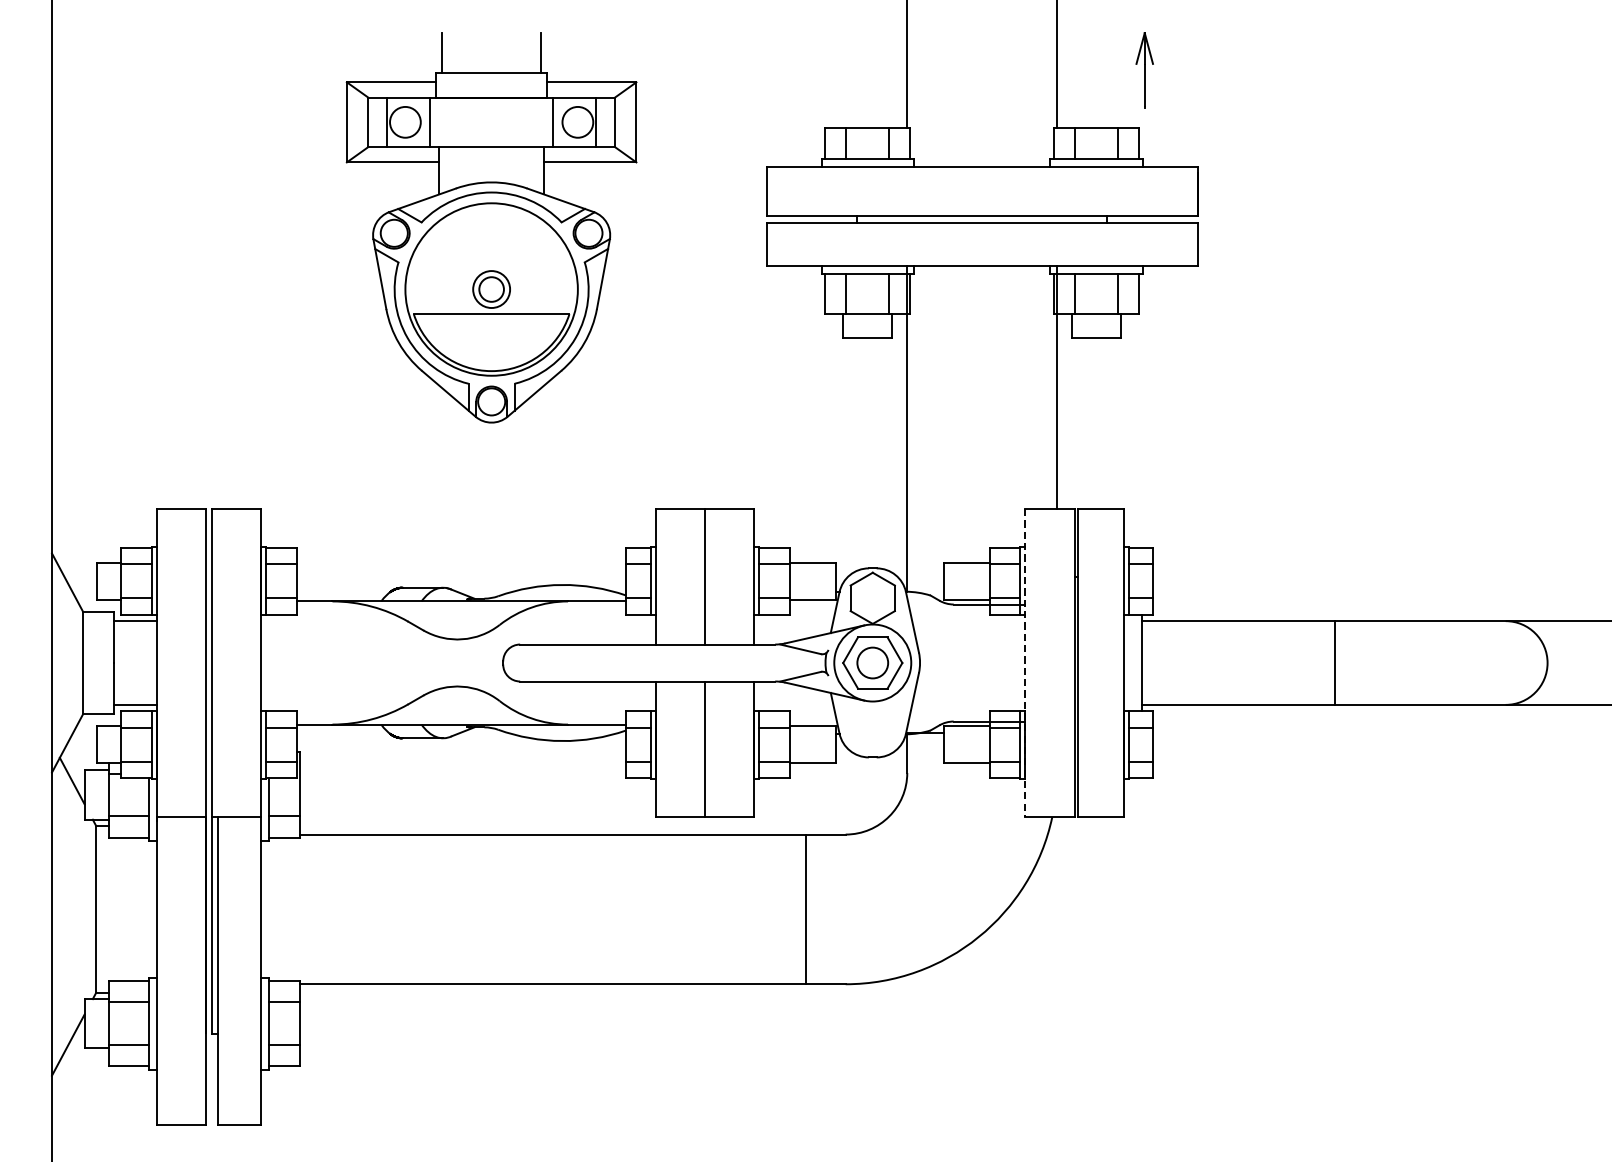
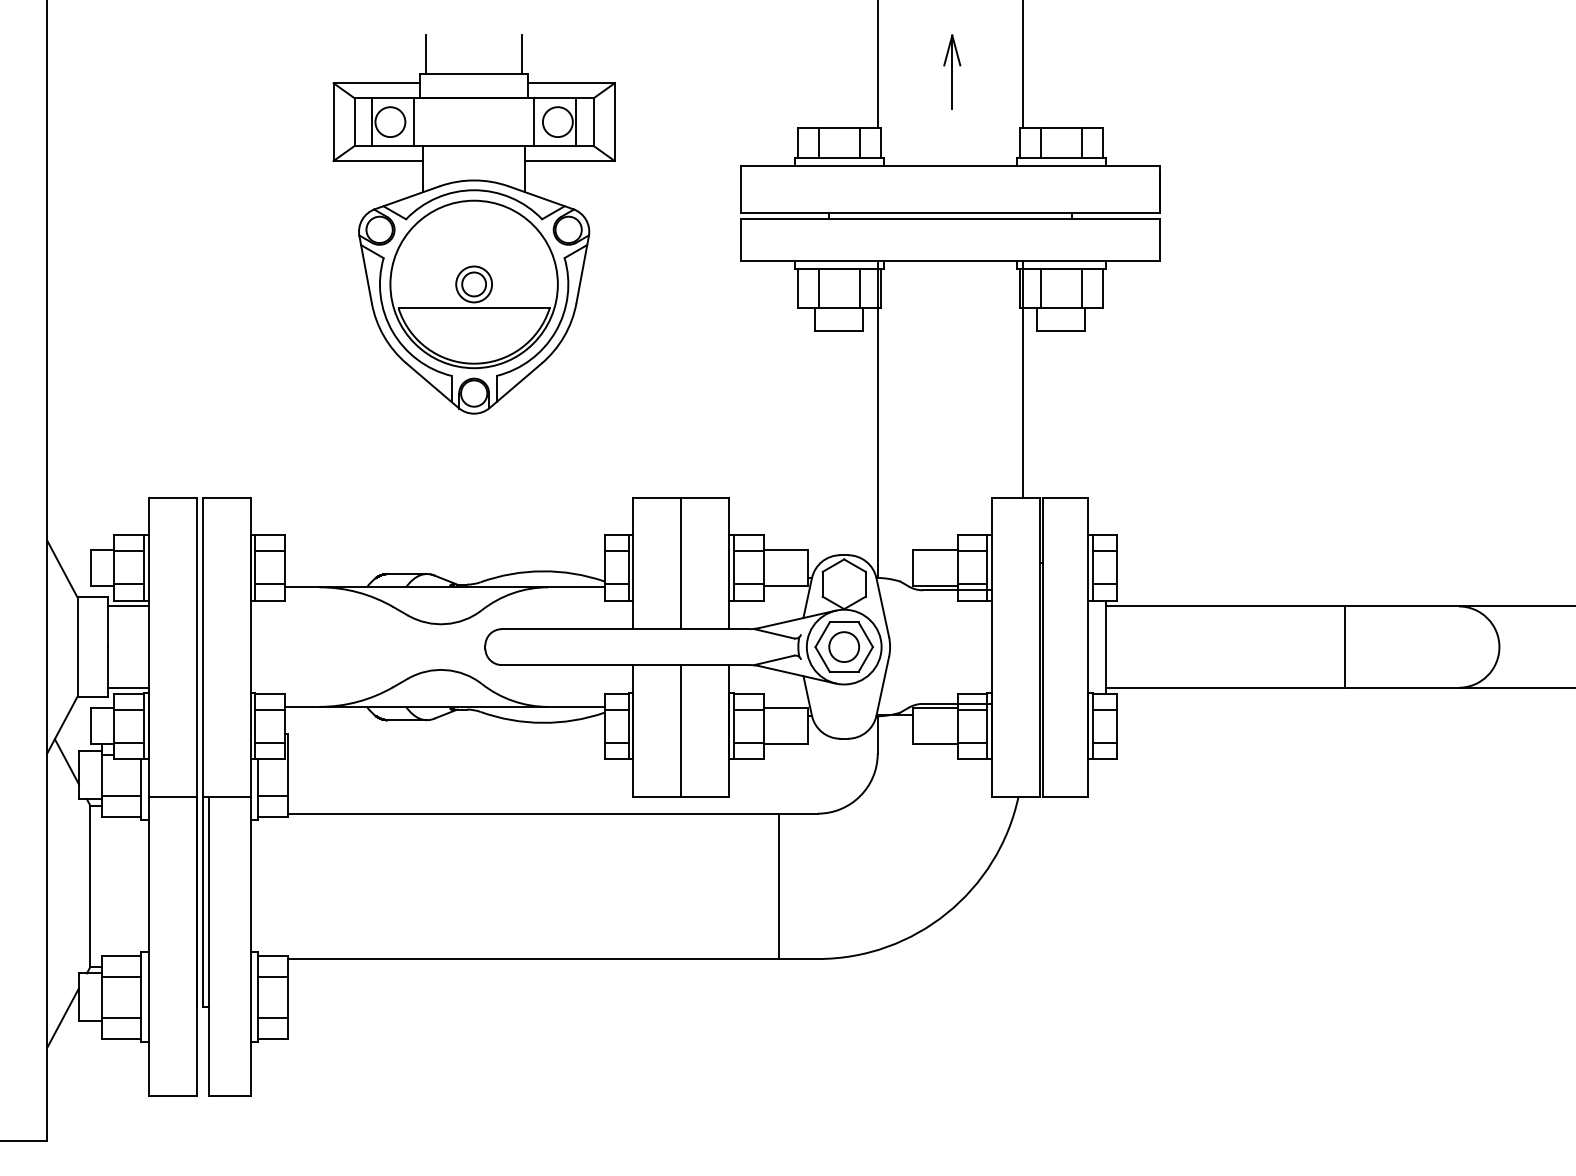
part: (1144, 70) -> (952, 71), moved
line: (1334, 662) -> (1344, 646), moved
line: (1025, 663) -> (992, 647), dashed -> solid

